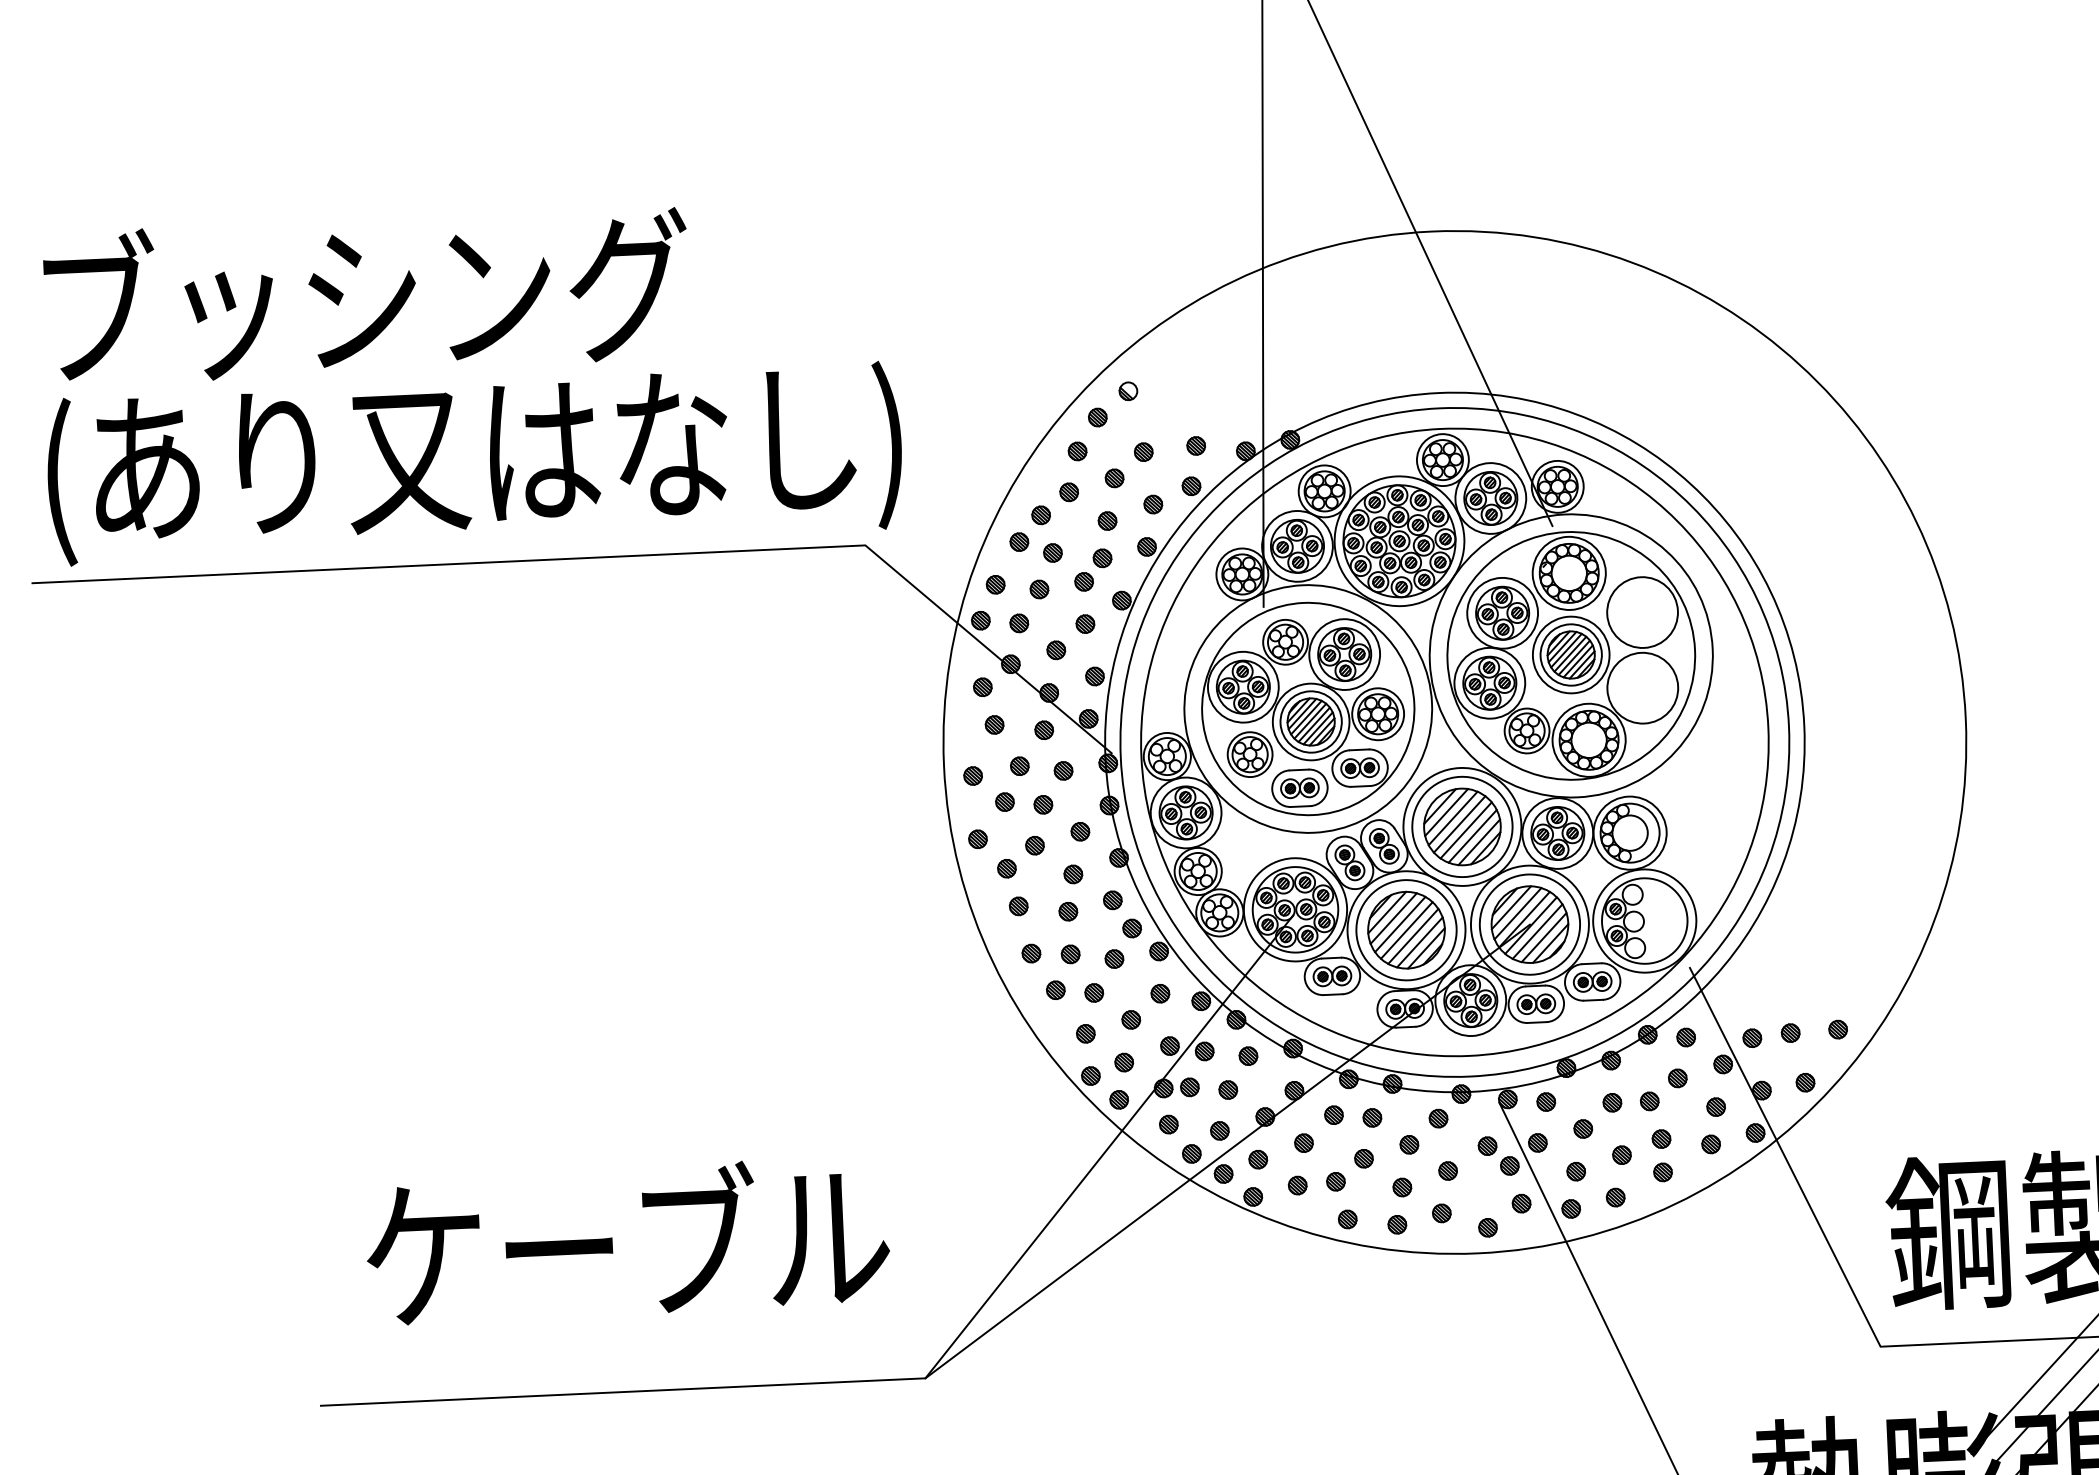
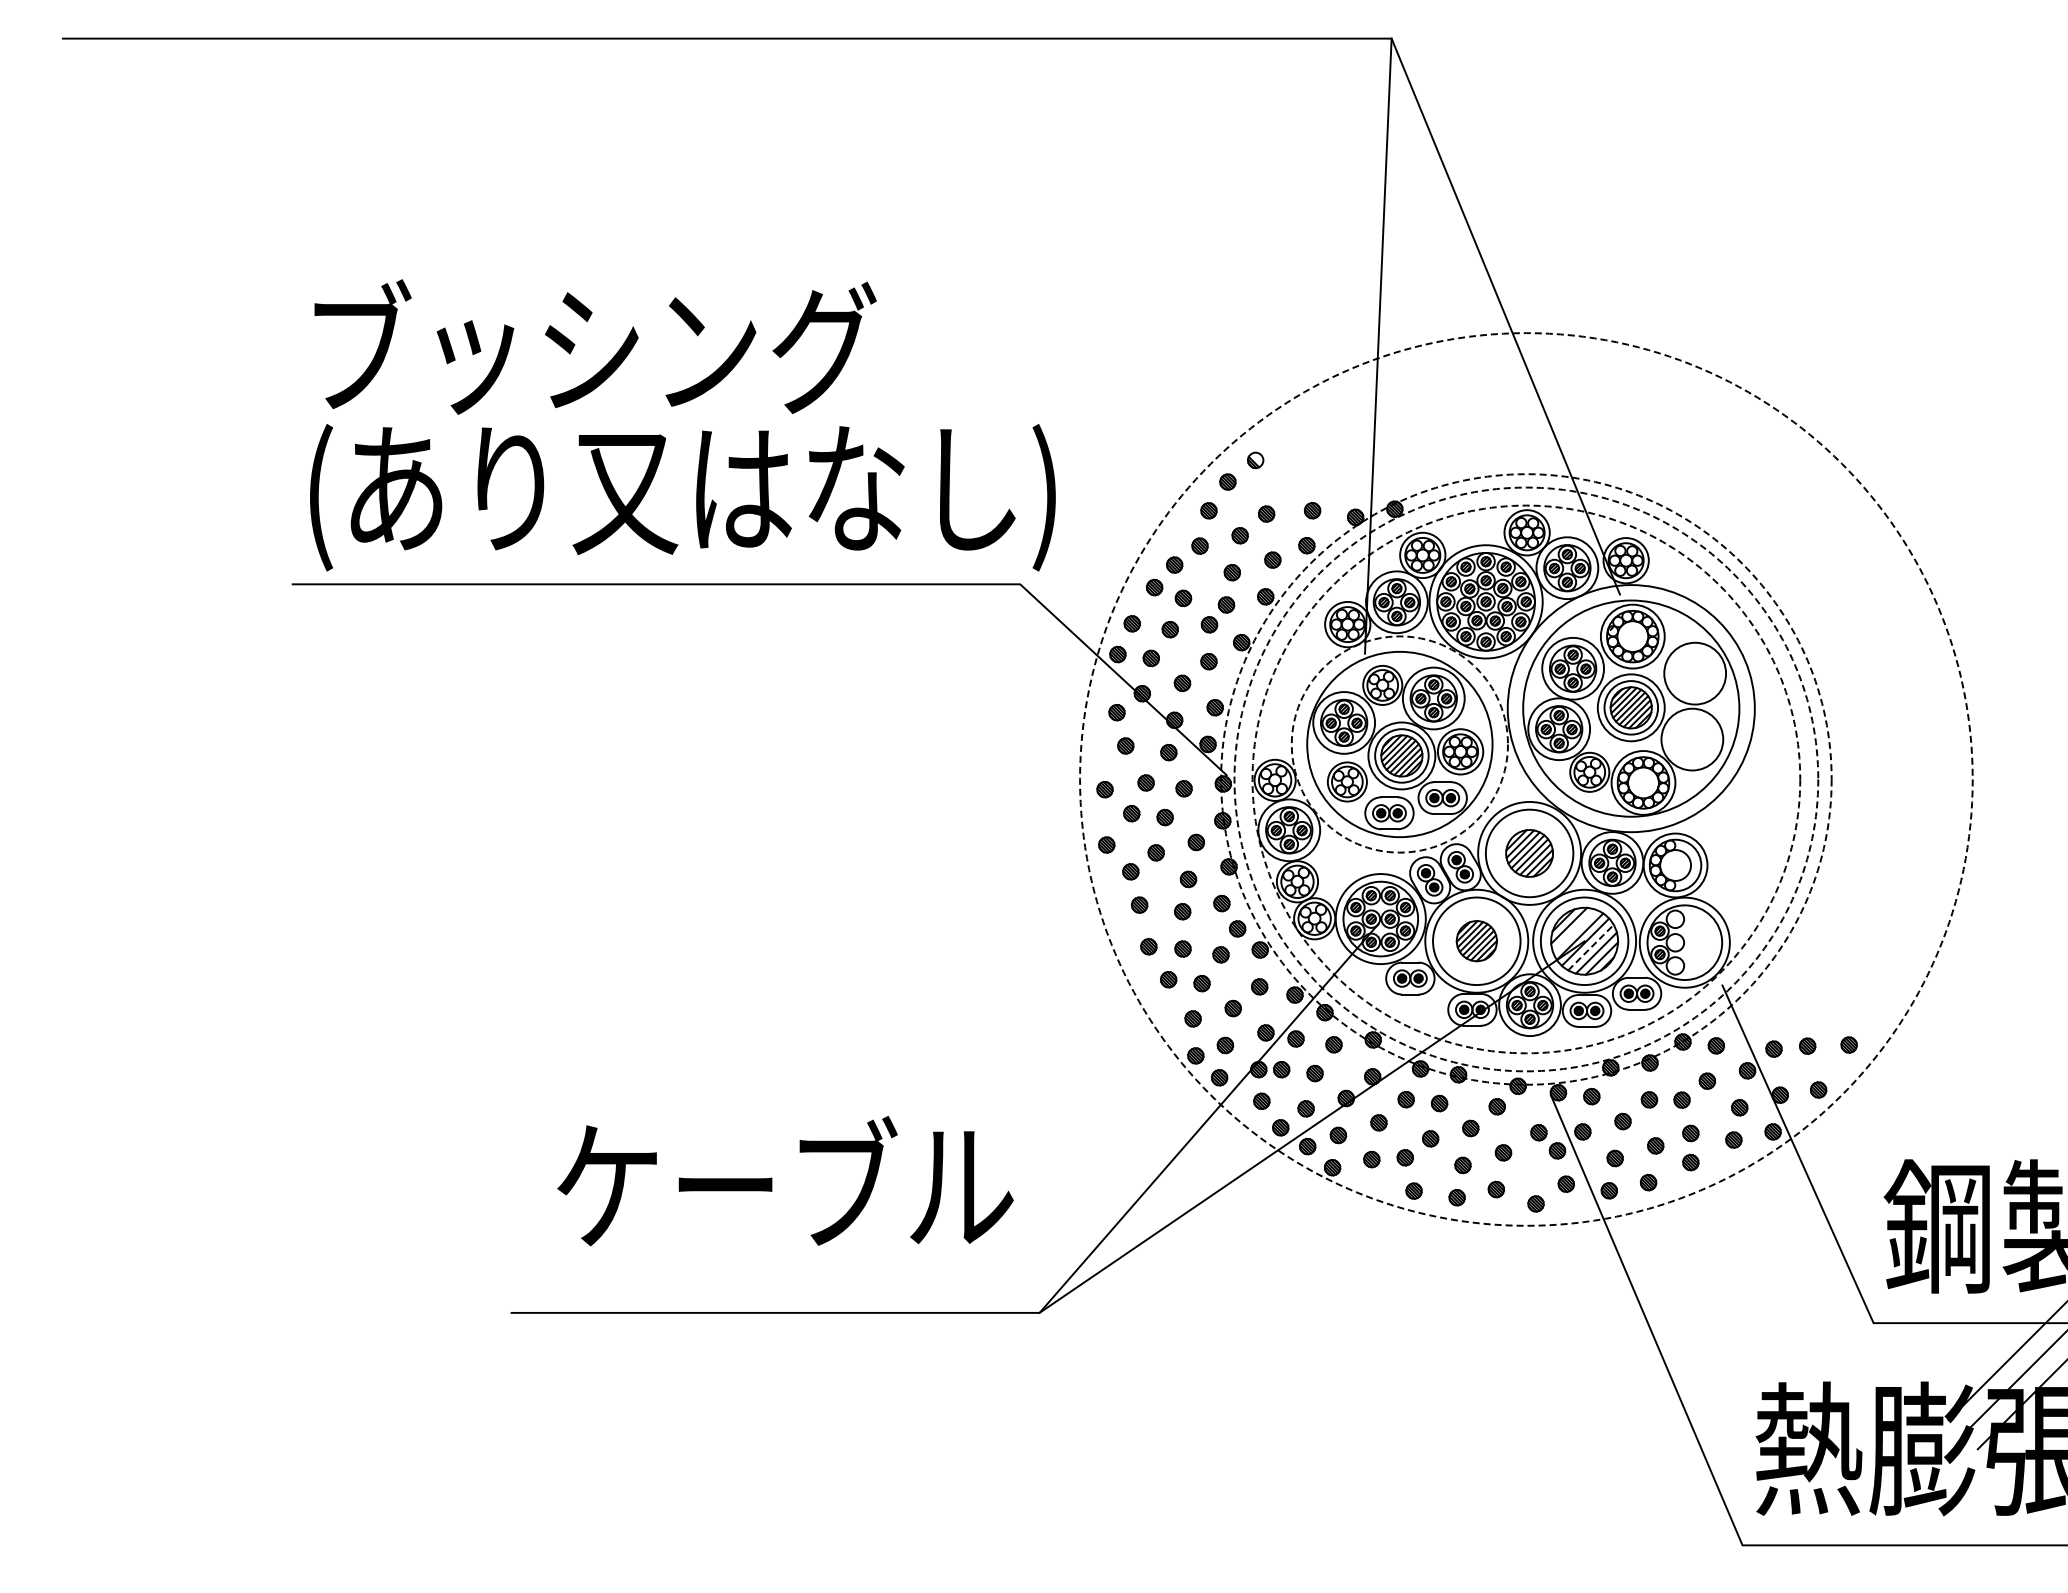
circle: (1307, 709) -> (1399, 744), solid -> dashed
circle: (1455, 742) -> (1526, 779), solid -> dashed
circle: (1455, 742) -> (1526, 779), solid -> dashed
circle: (1455, 742) -> (1526, 779), solid -> dashed
circle: (1455, 742) -> (1526, 779), solid -> dashed
part: (1462, 827) -> (1529, 853), size x0.7
line: (1517, 912) -> (1574, 930), removed
part: (1406, 929) -> (1476, 940), size x0.6
line: (1538, 931) -> (1591, 947), solid -> dashed

